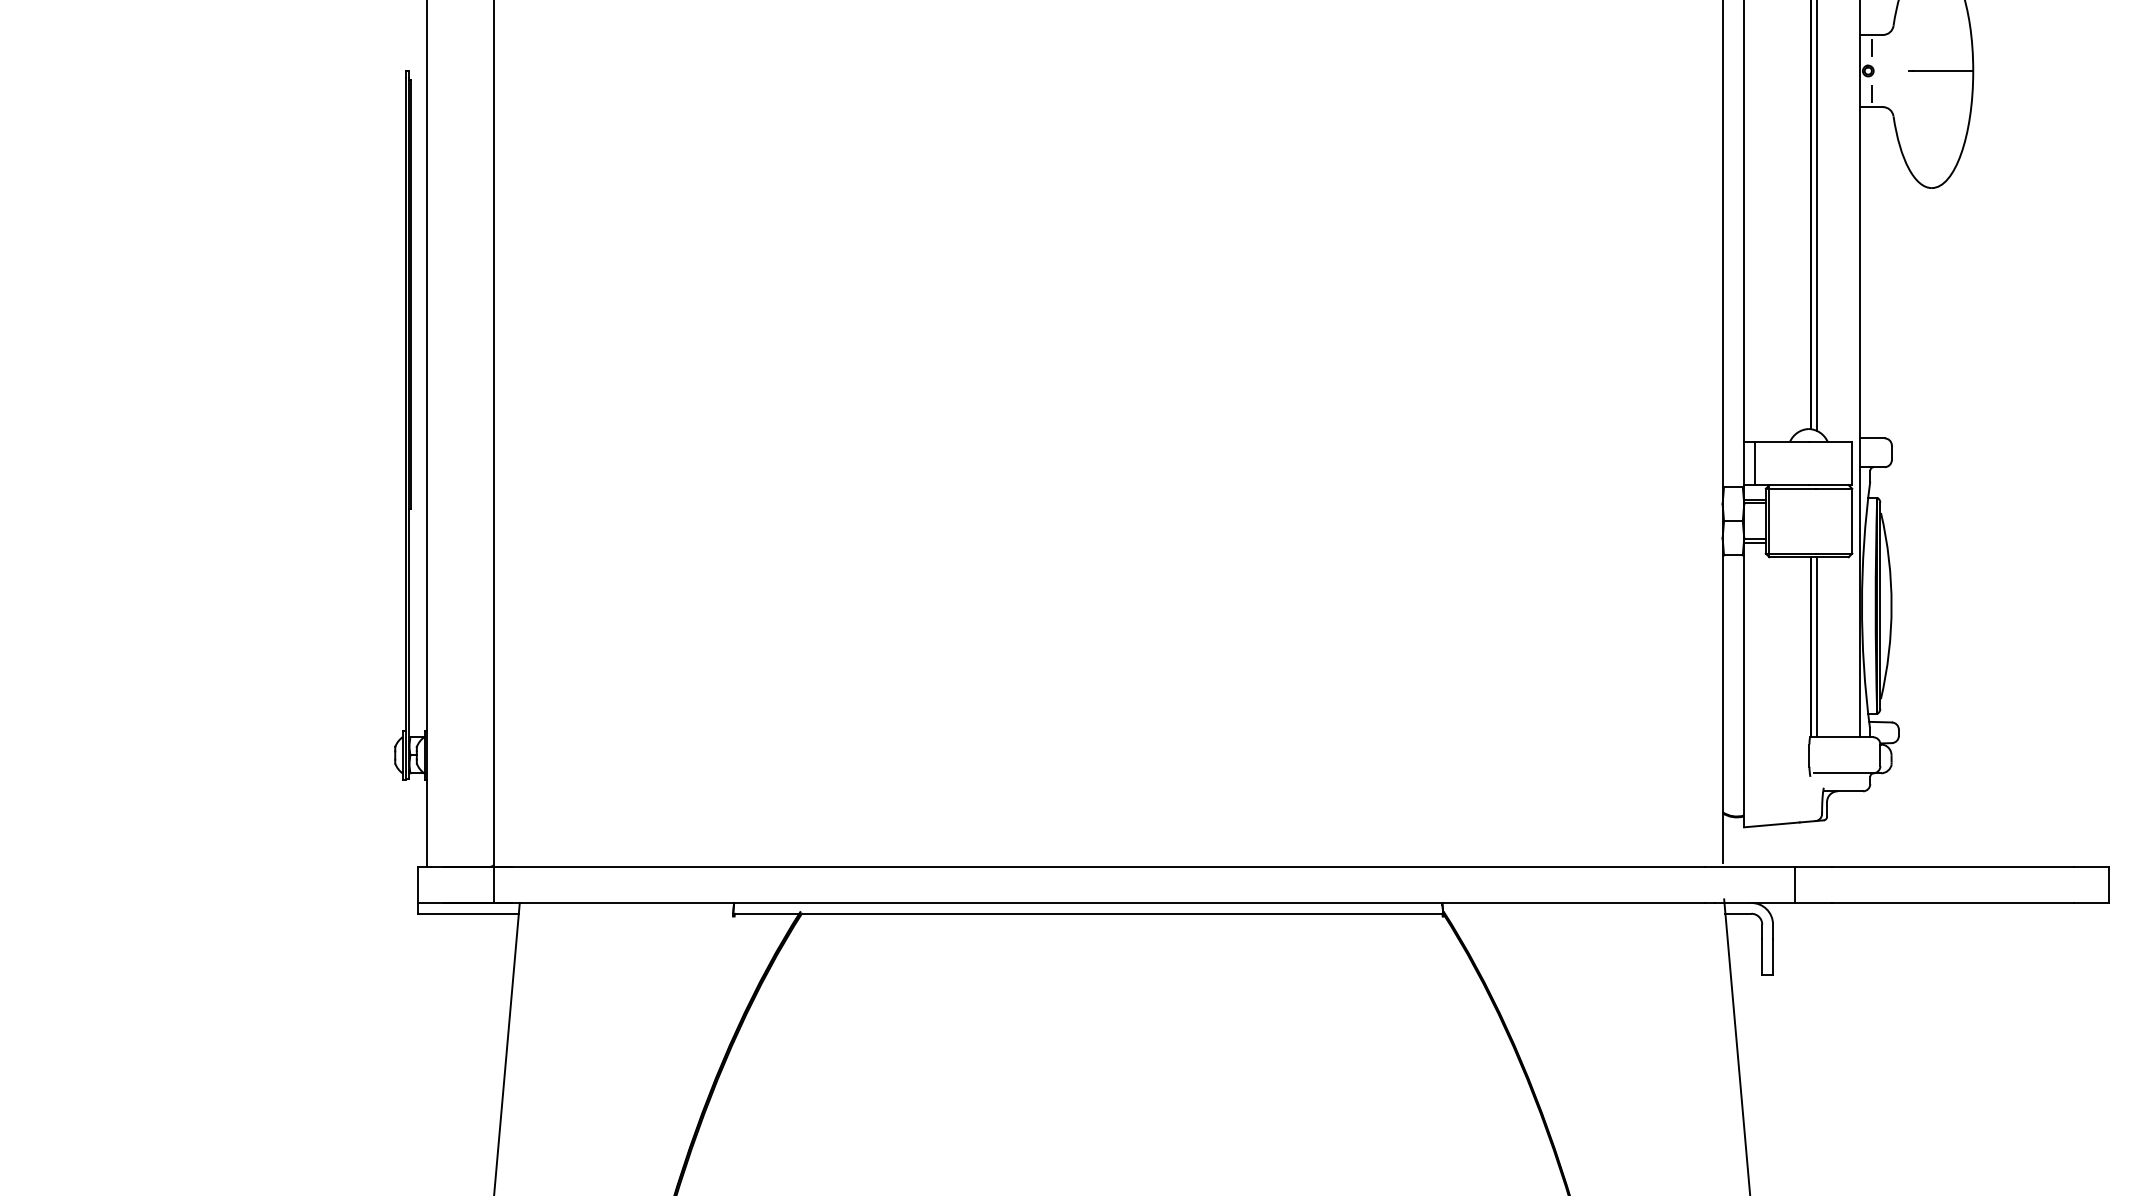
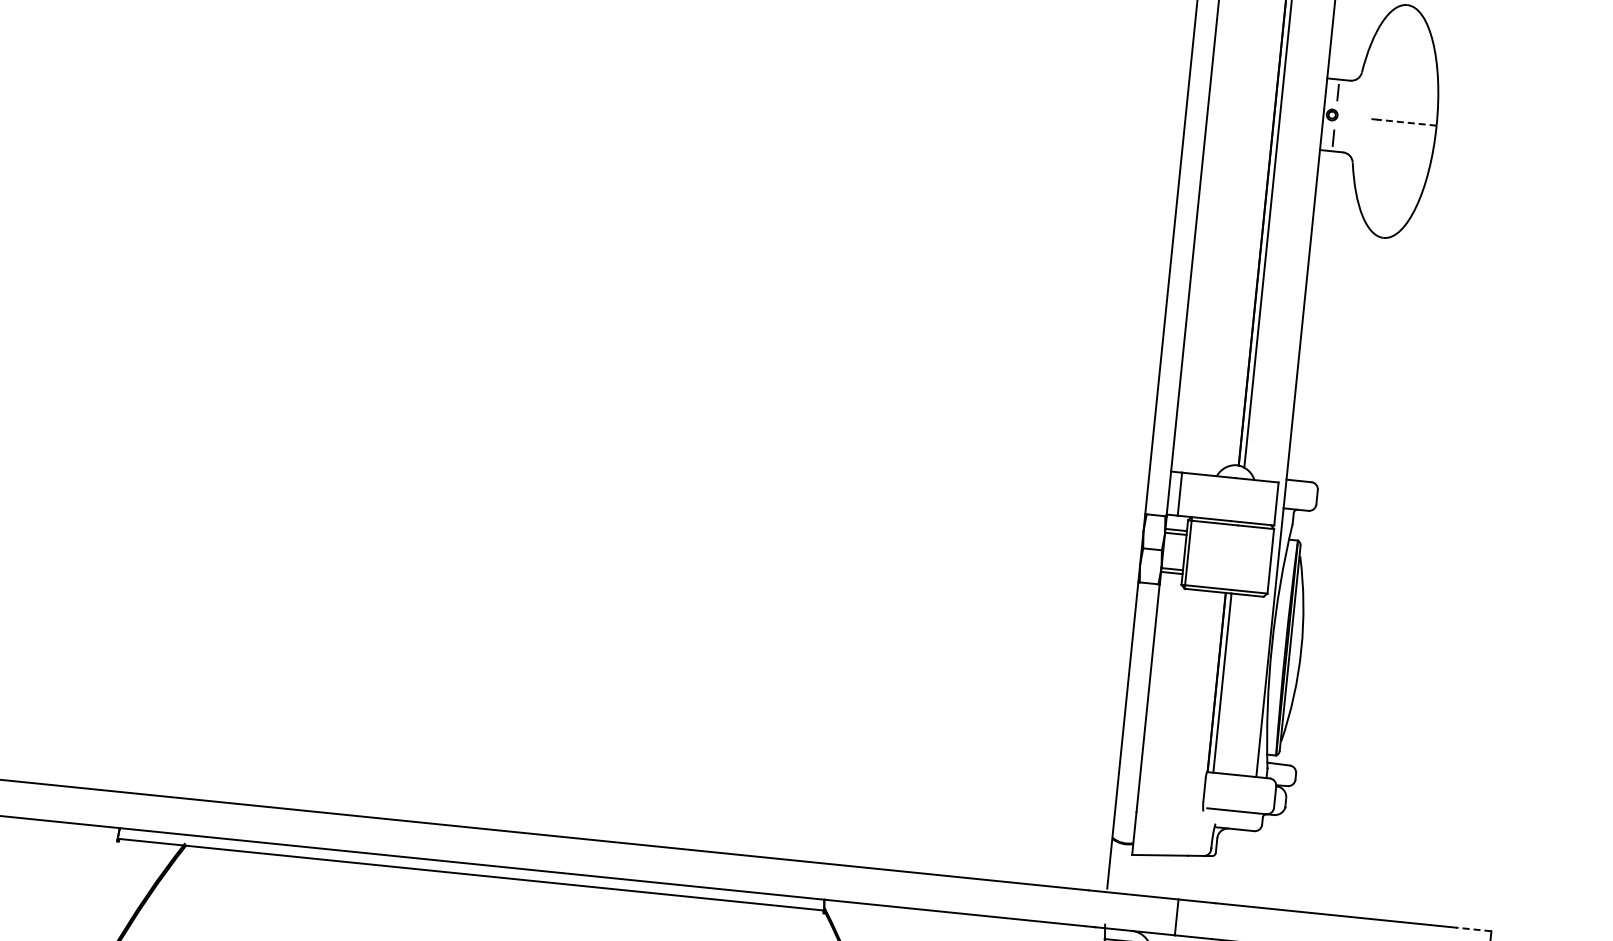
line: (1943, 71) -> (1406, 123), solid -> dashed
line: (2091, 866) -> (1473, 929), solid -> dashed

